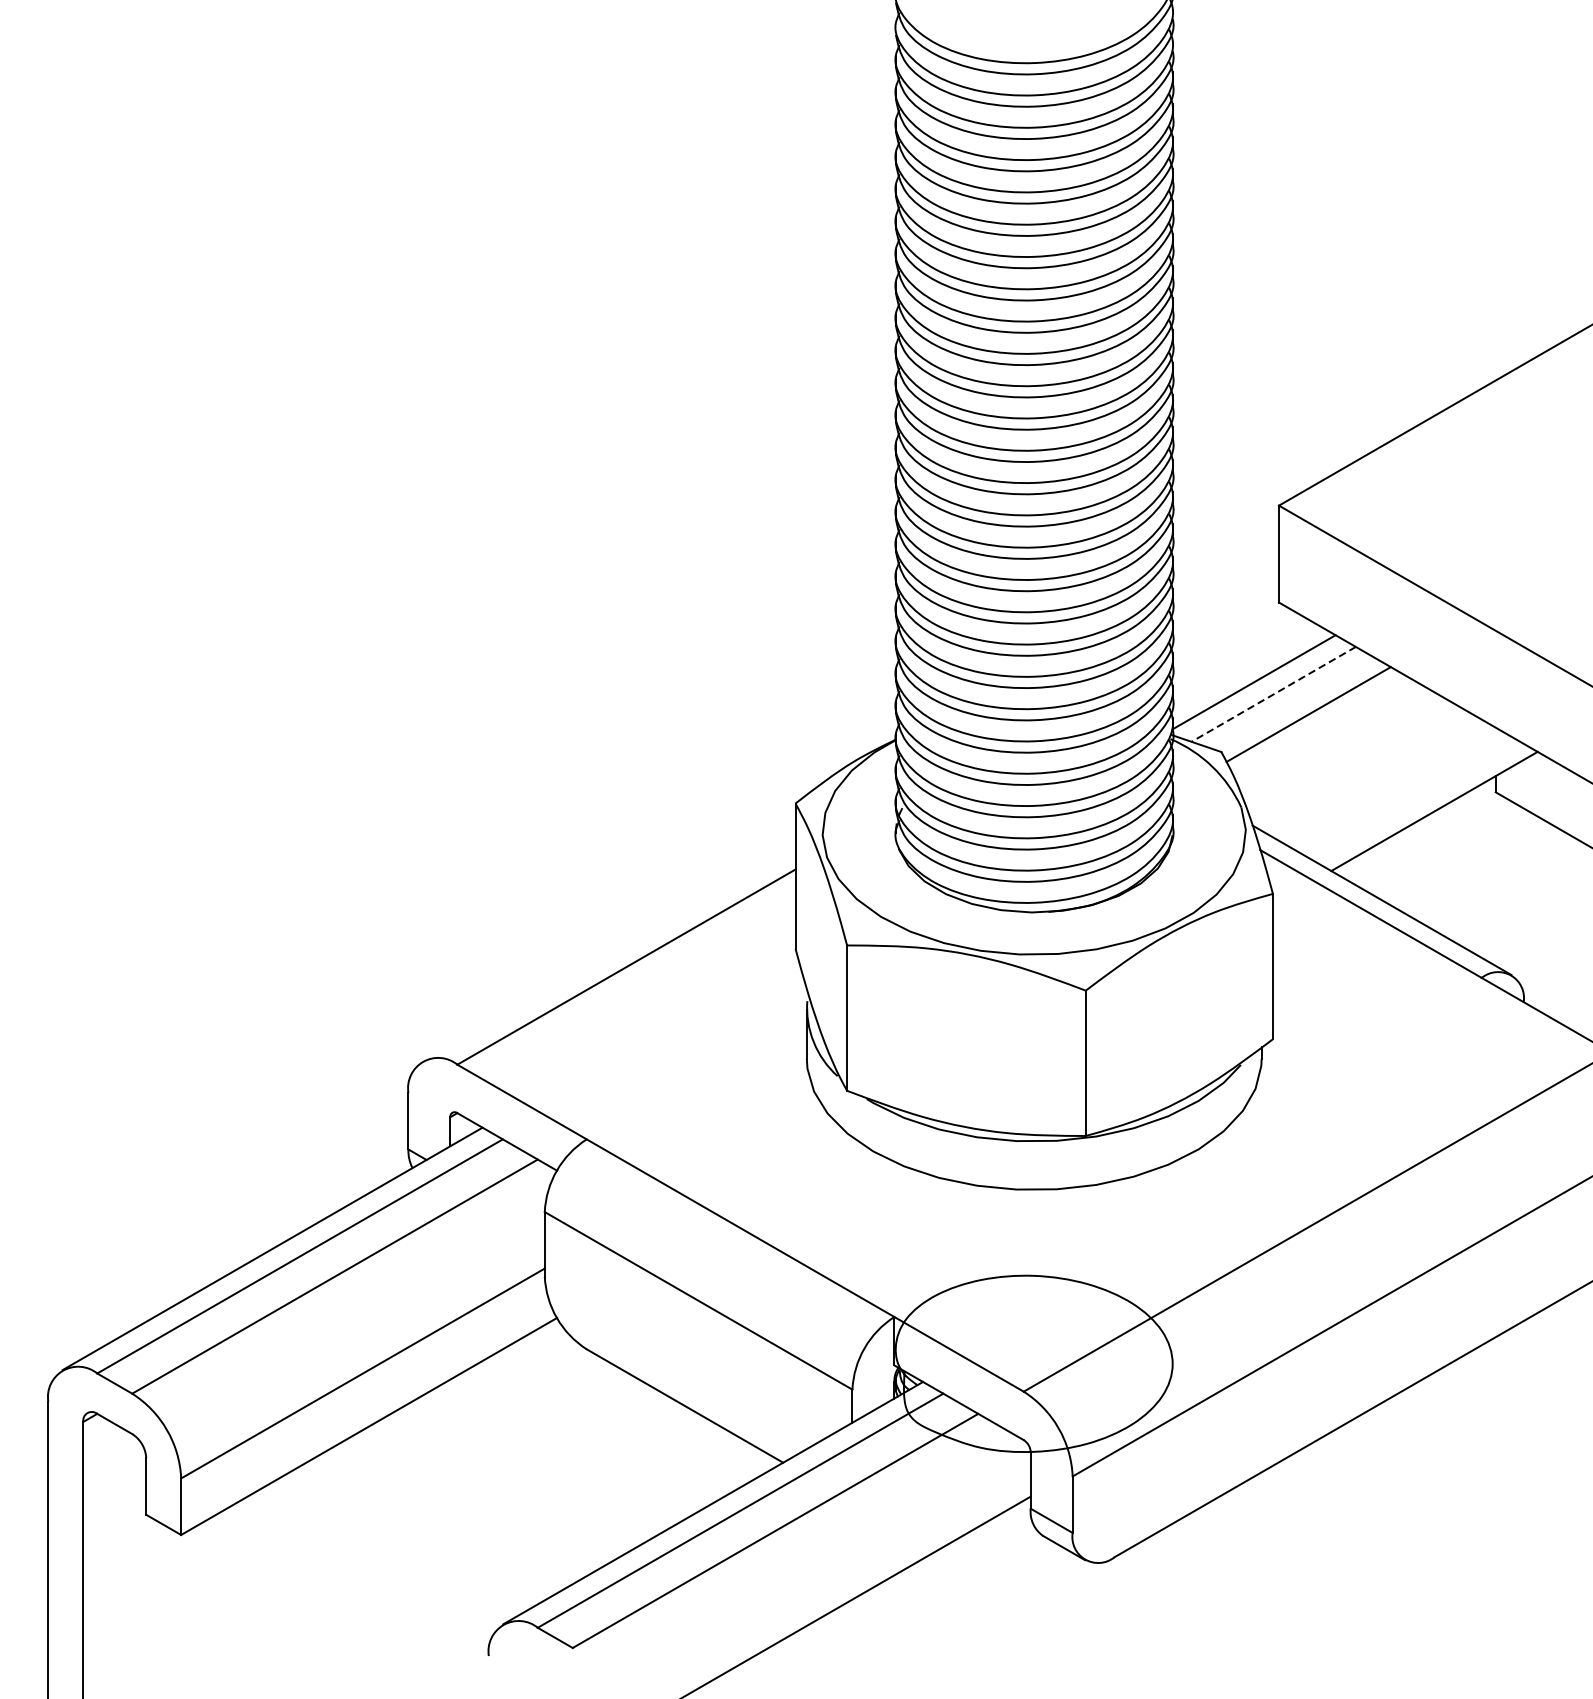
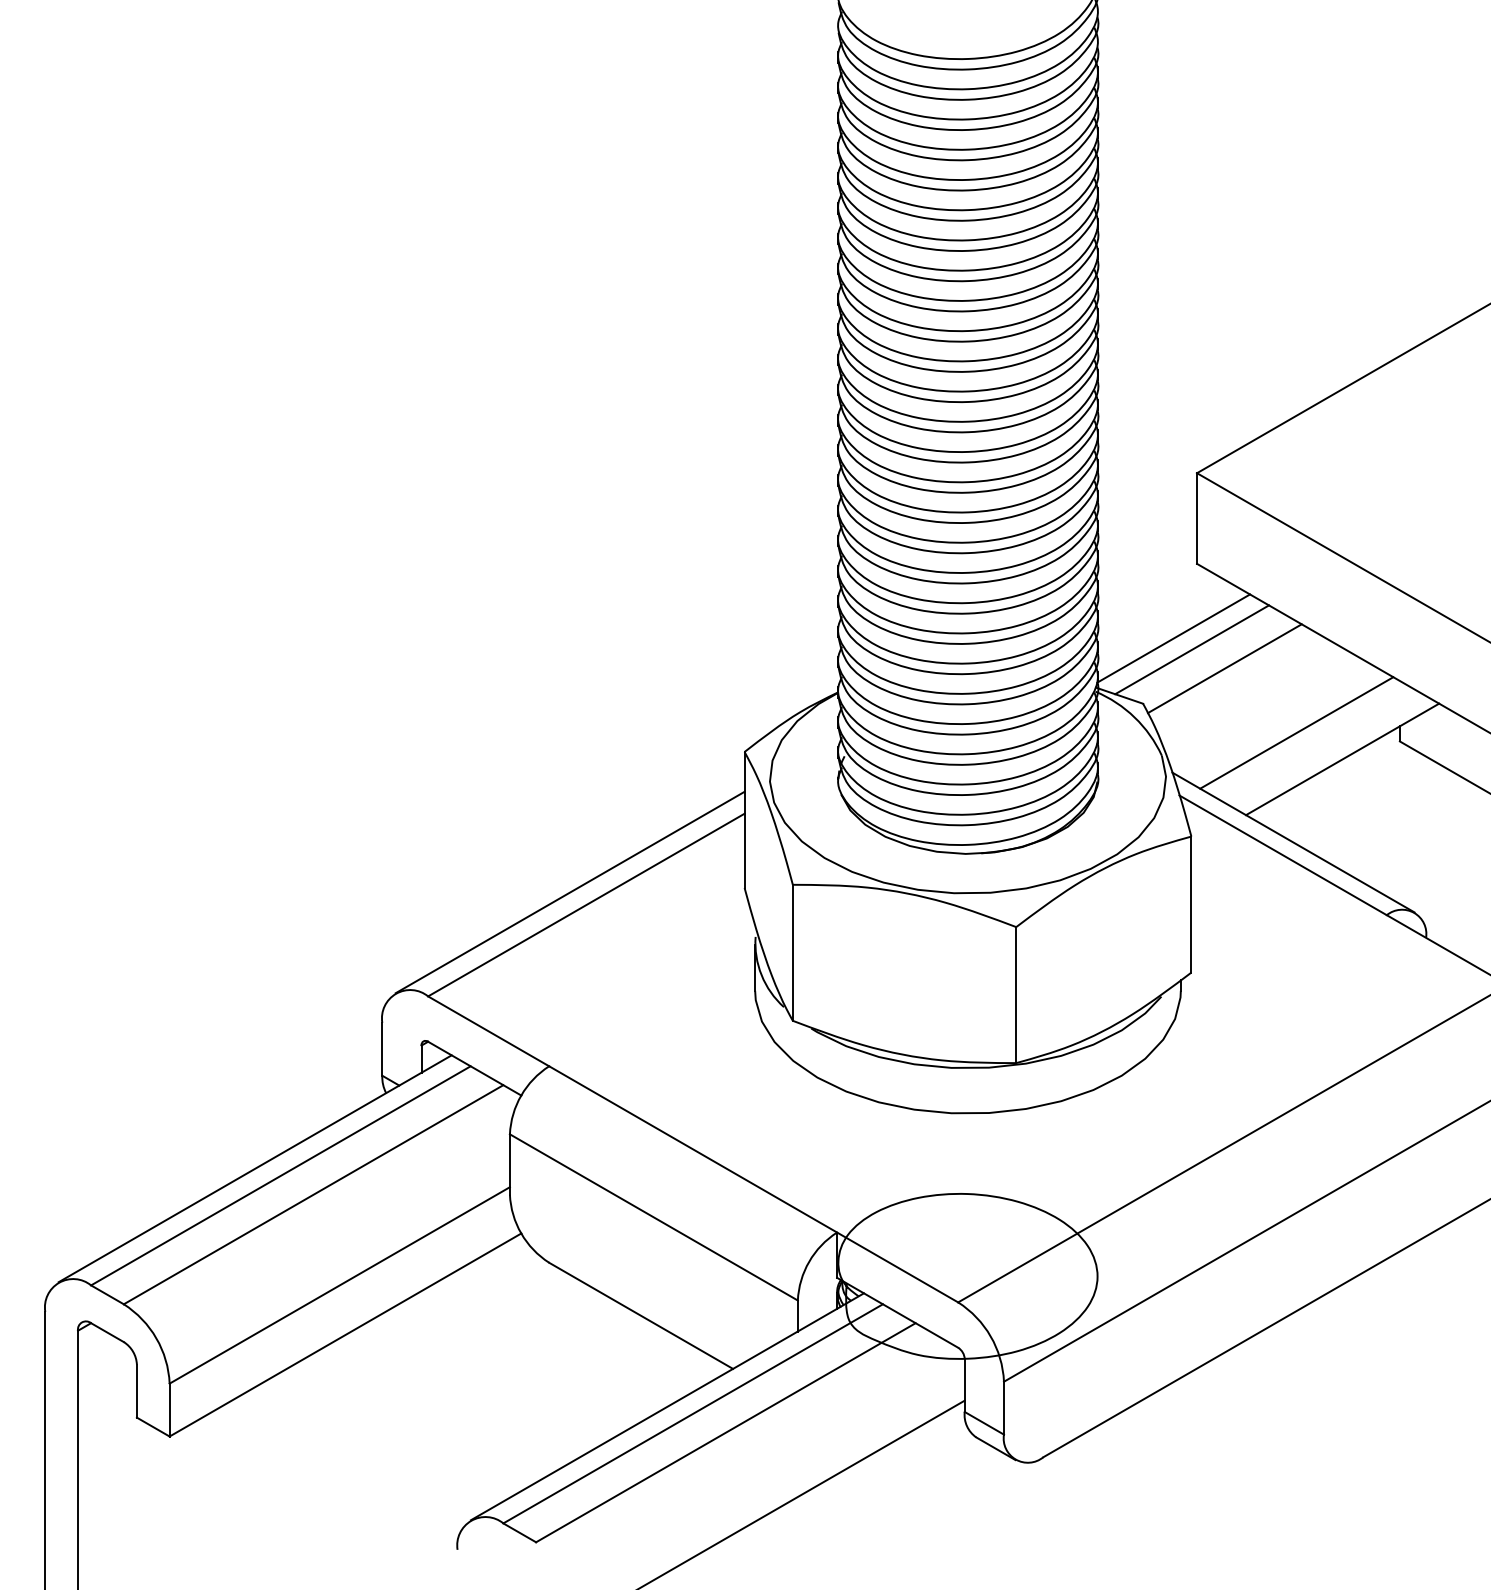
line: (1274, 694) -> (1192, 649), dashed -> solid
line: (1385, 782) -> (1296, 732), added
line: (608, 953) -> (569, 892), added

